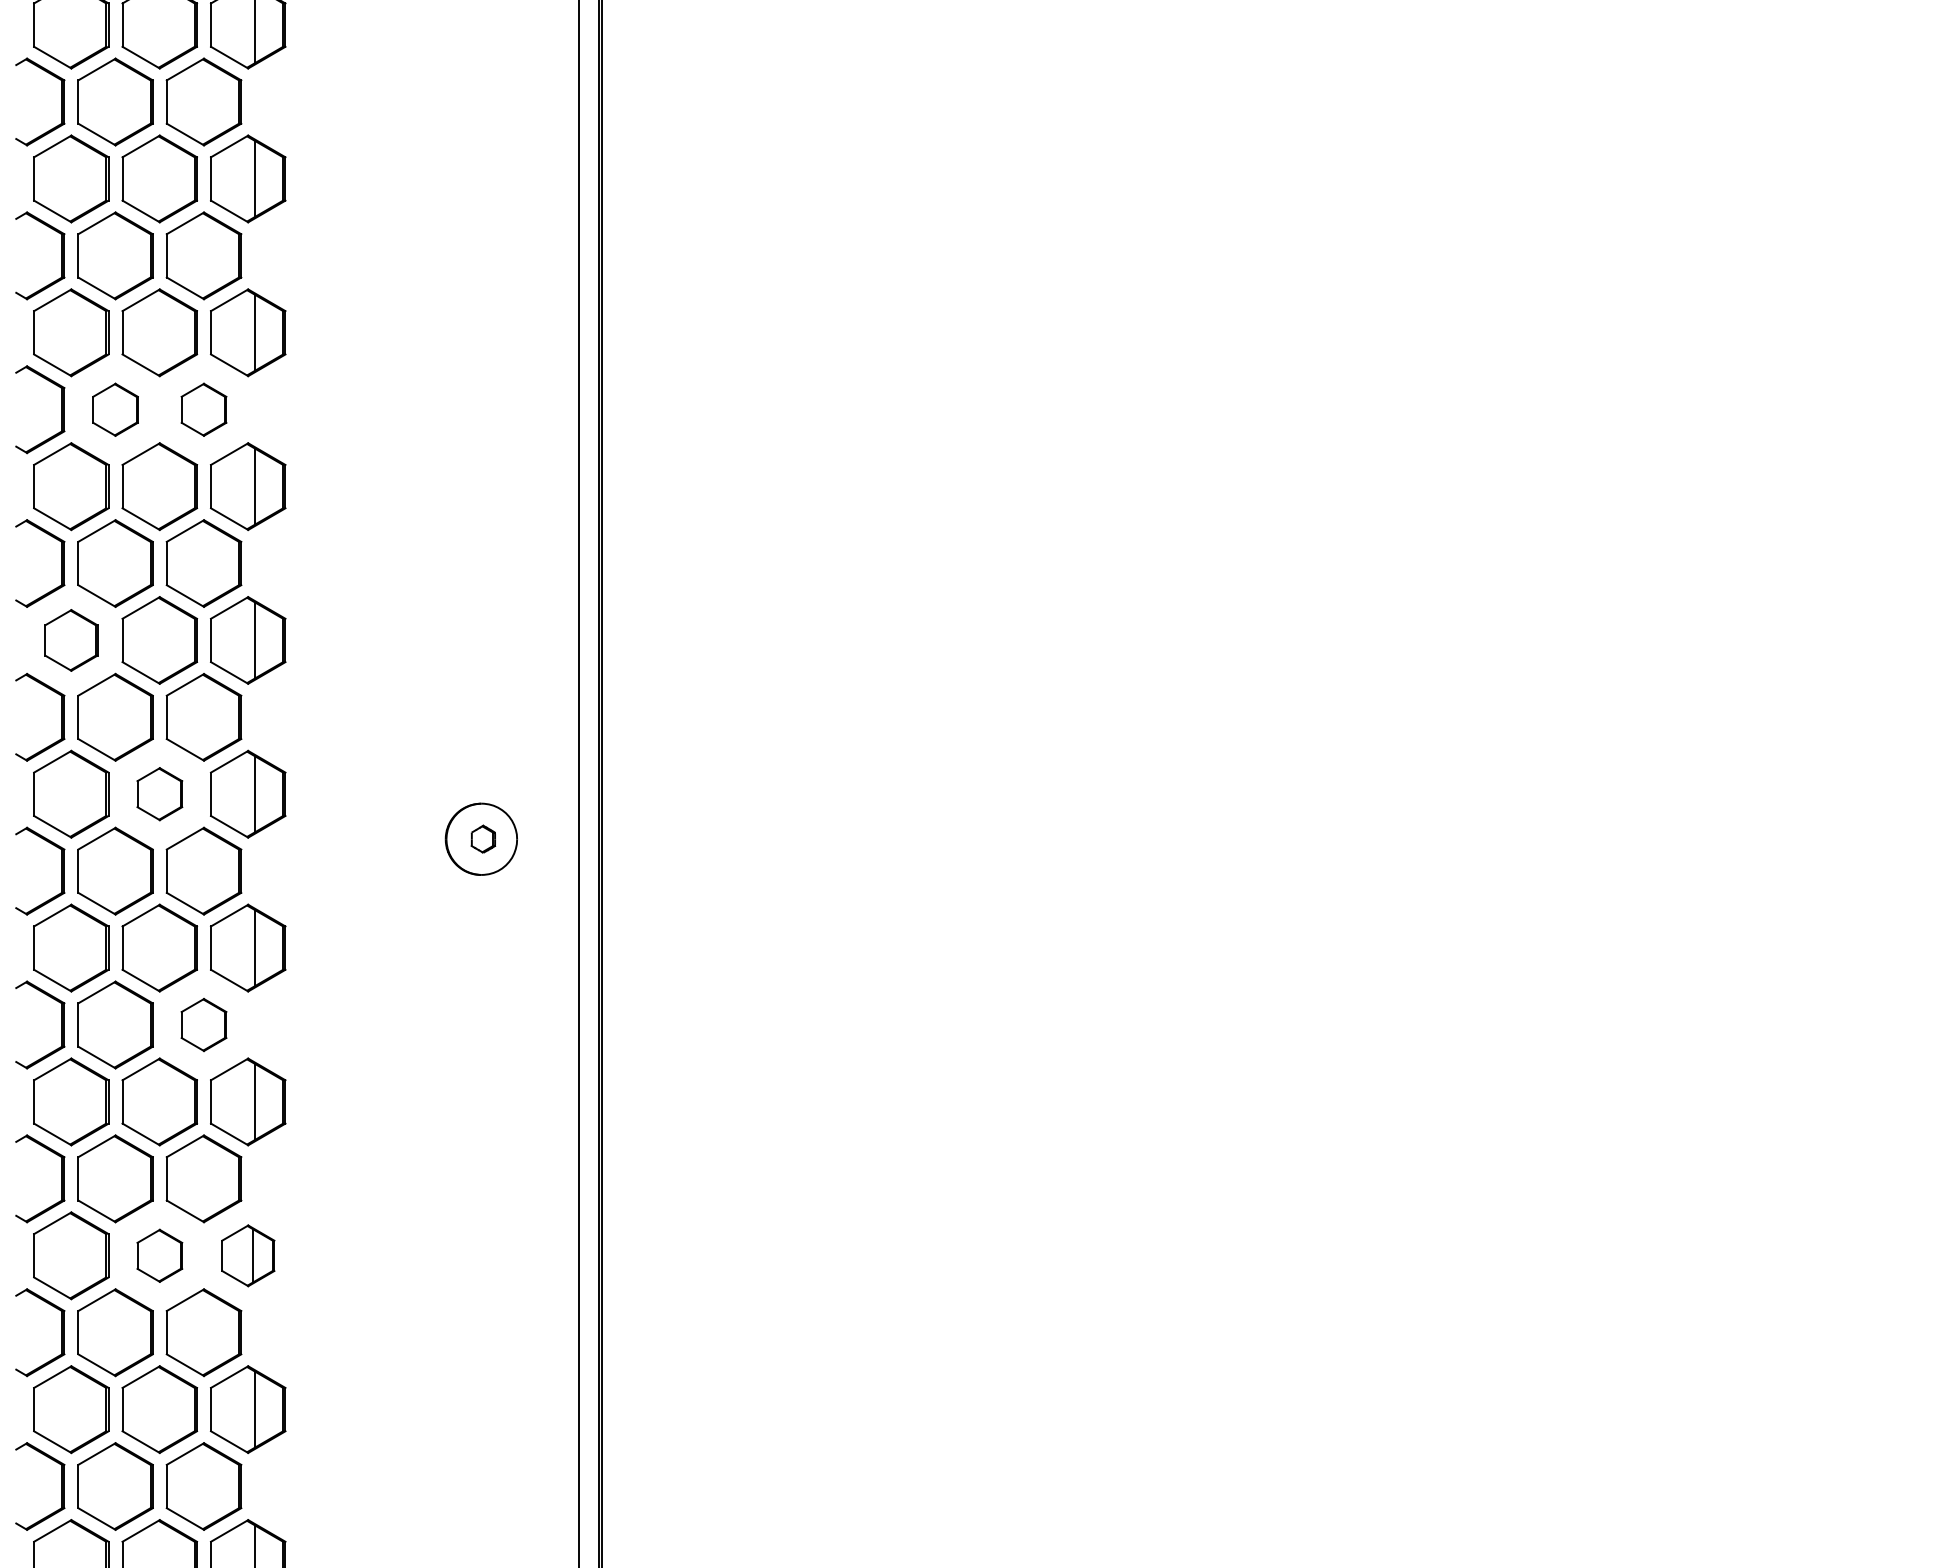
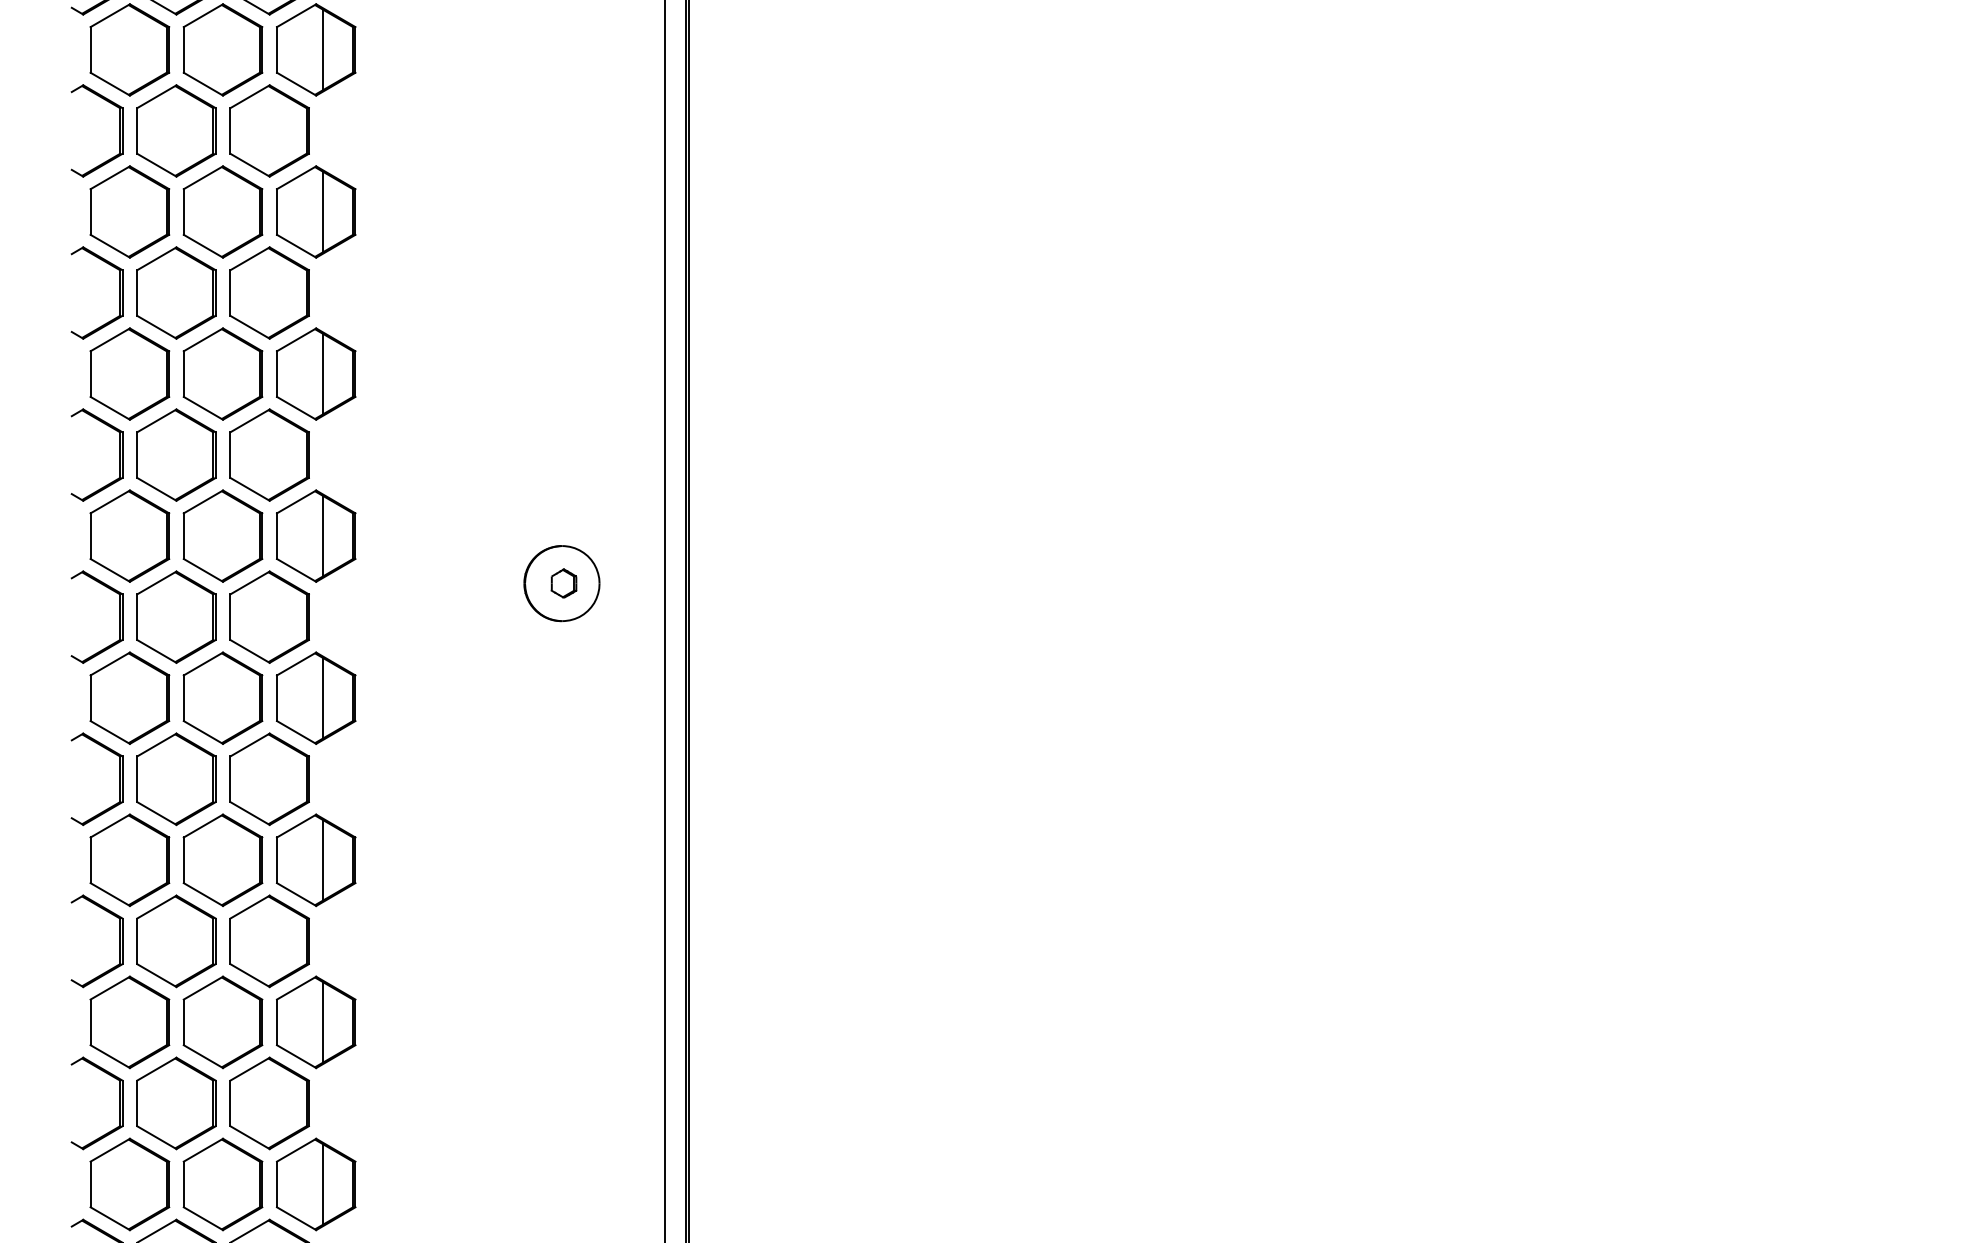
part: (115, 409) -> (176, 130), size x1.67
part: (203, 409) -> (269, 130), size x1.67
part: (71, 640) -> (130, 374), size x1.43
part: (159, 793) -> (222, 535), size x1.67
part: (203, 1024) -> (269, 778), size x1.67
part: (159, 1255) -> (222, 1022), size x1.67
part: (248, 1255) -> (316, 1022), size x1.43

